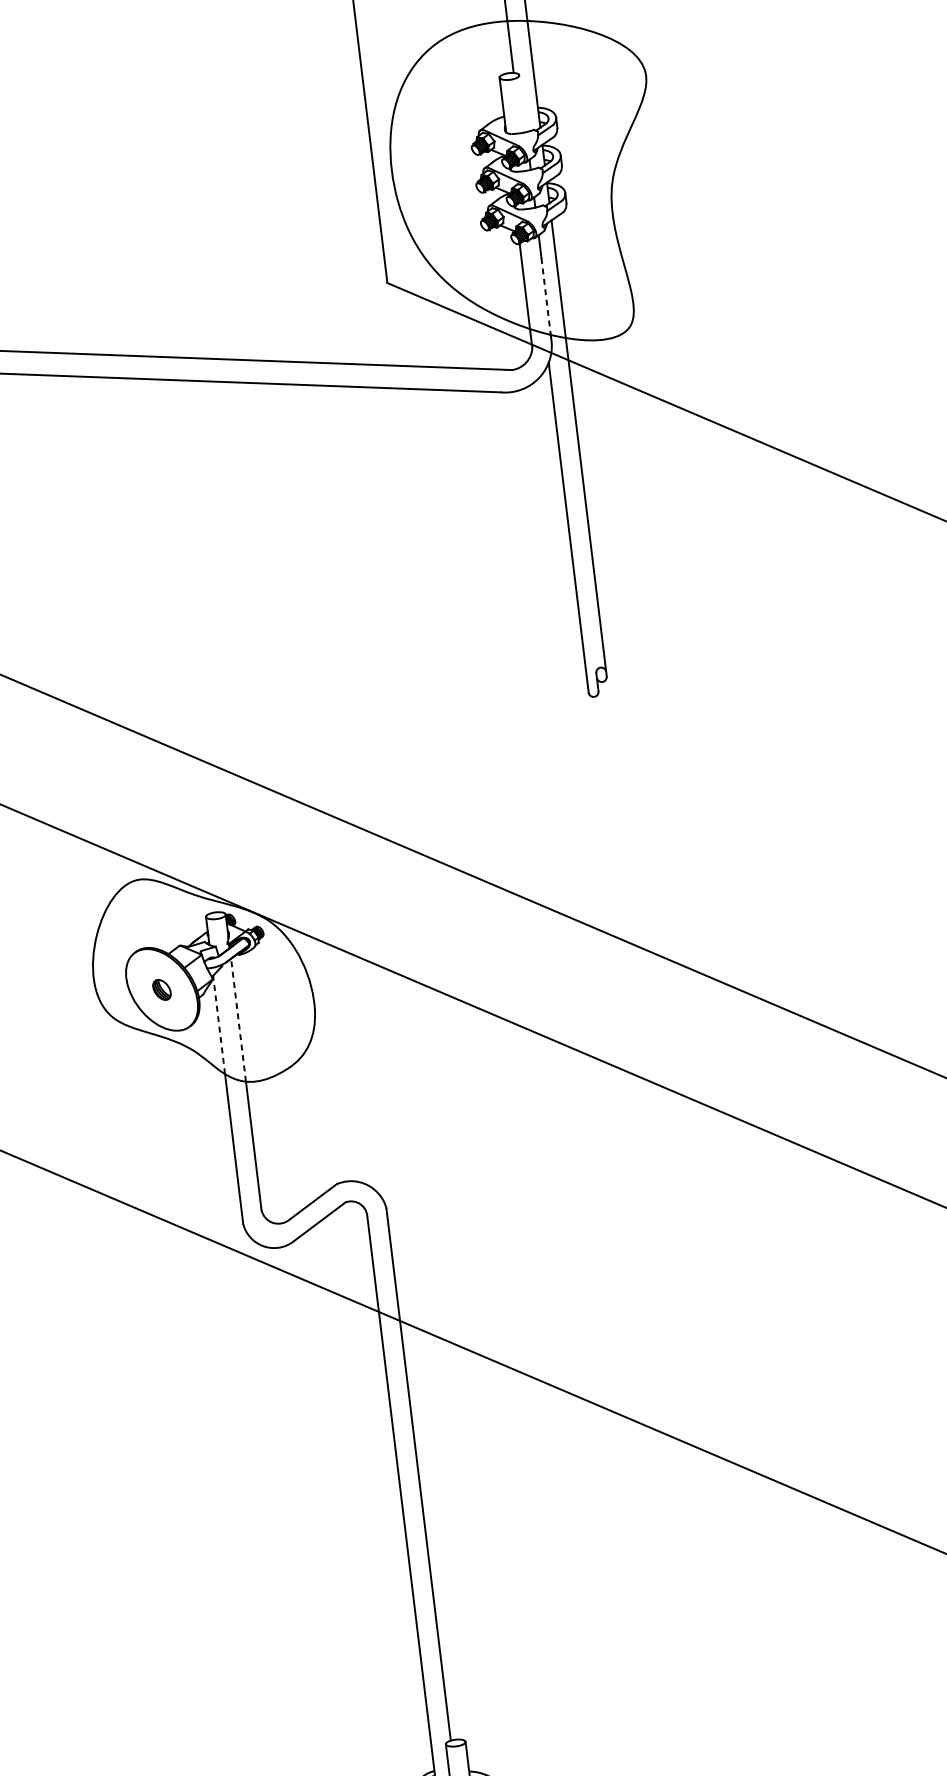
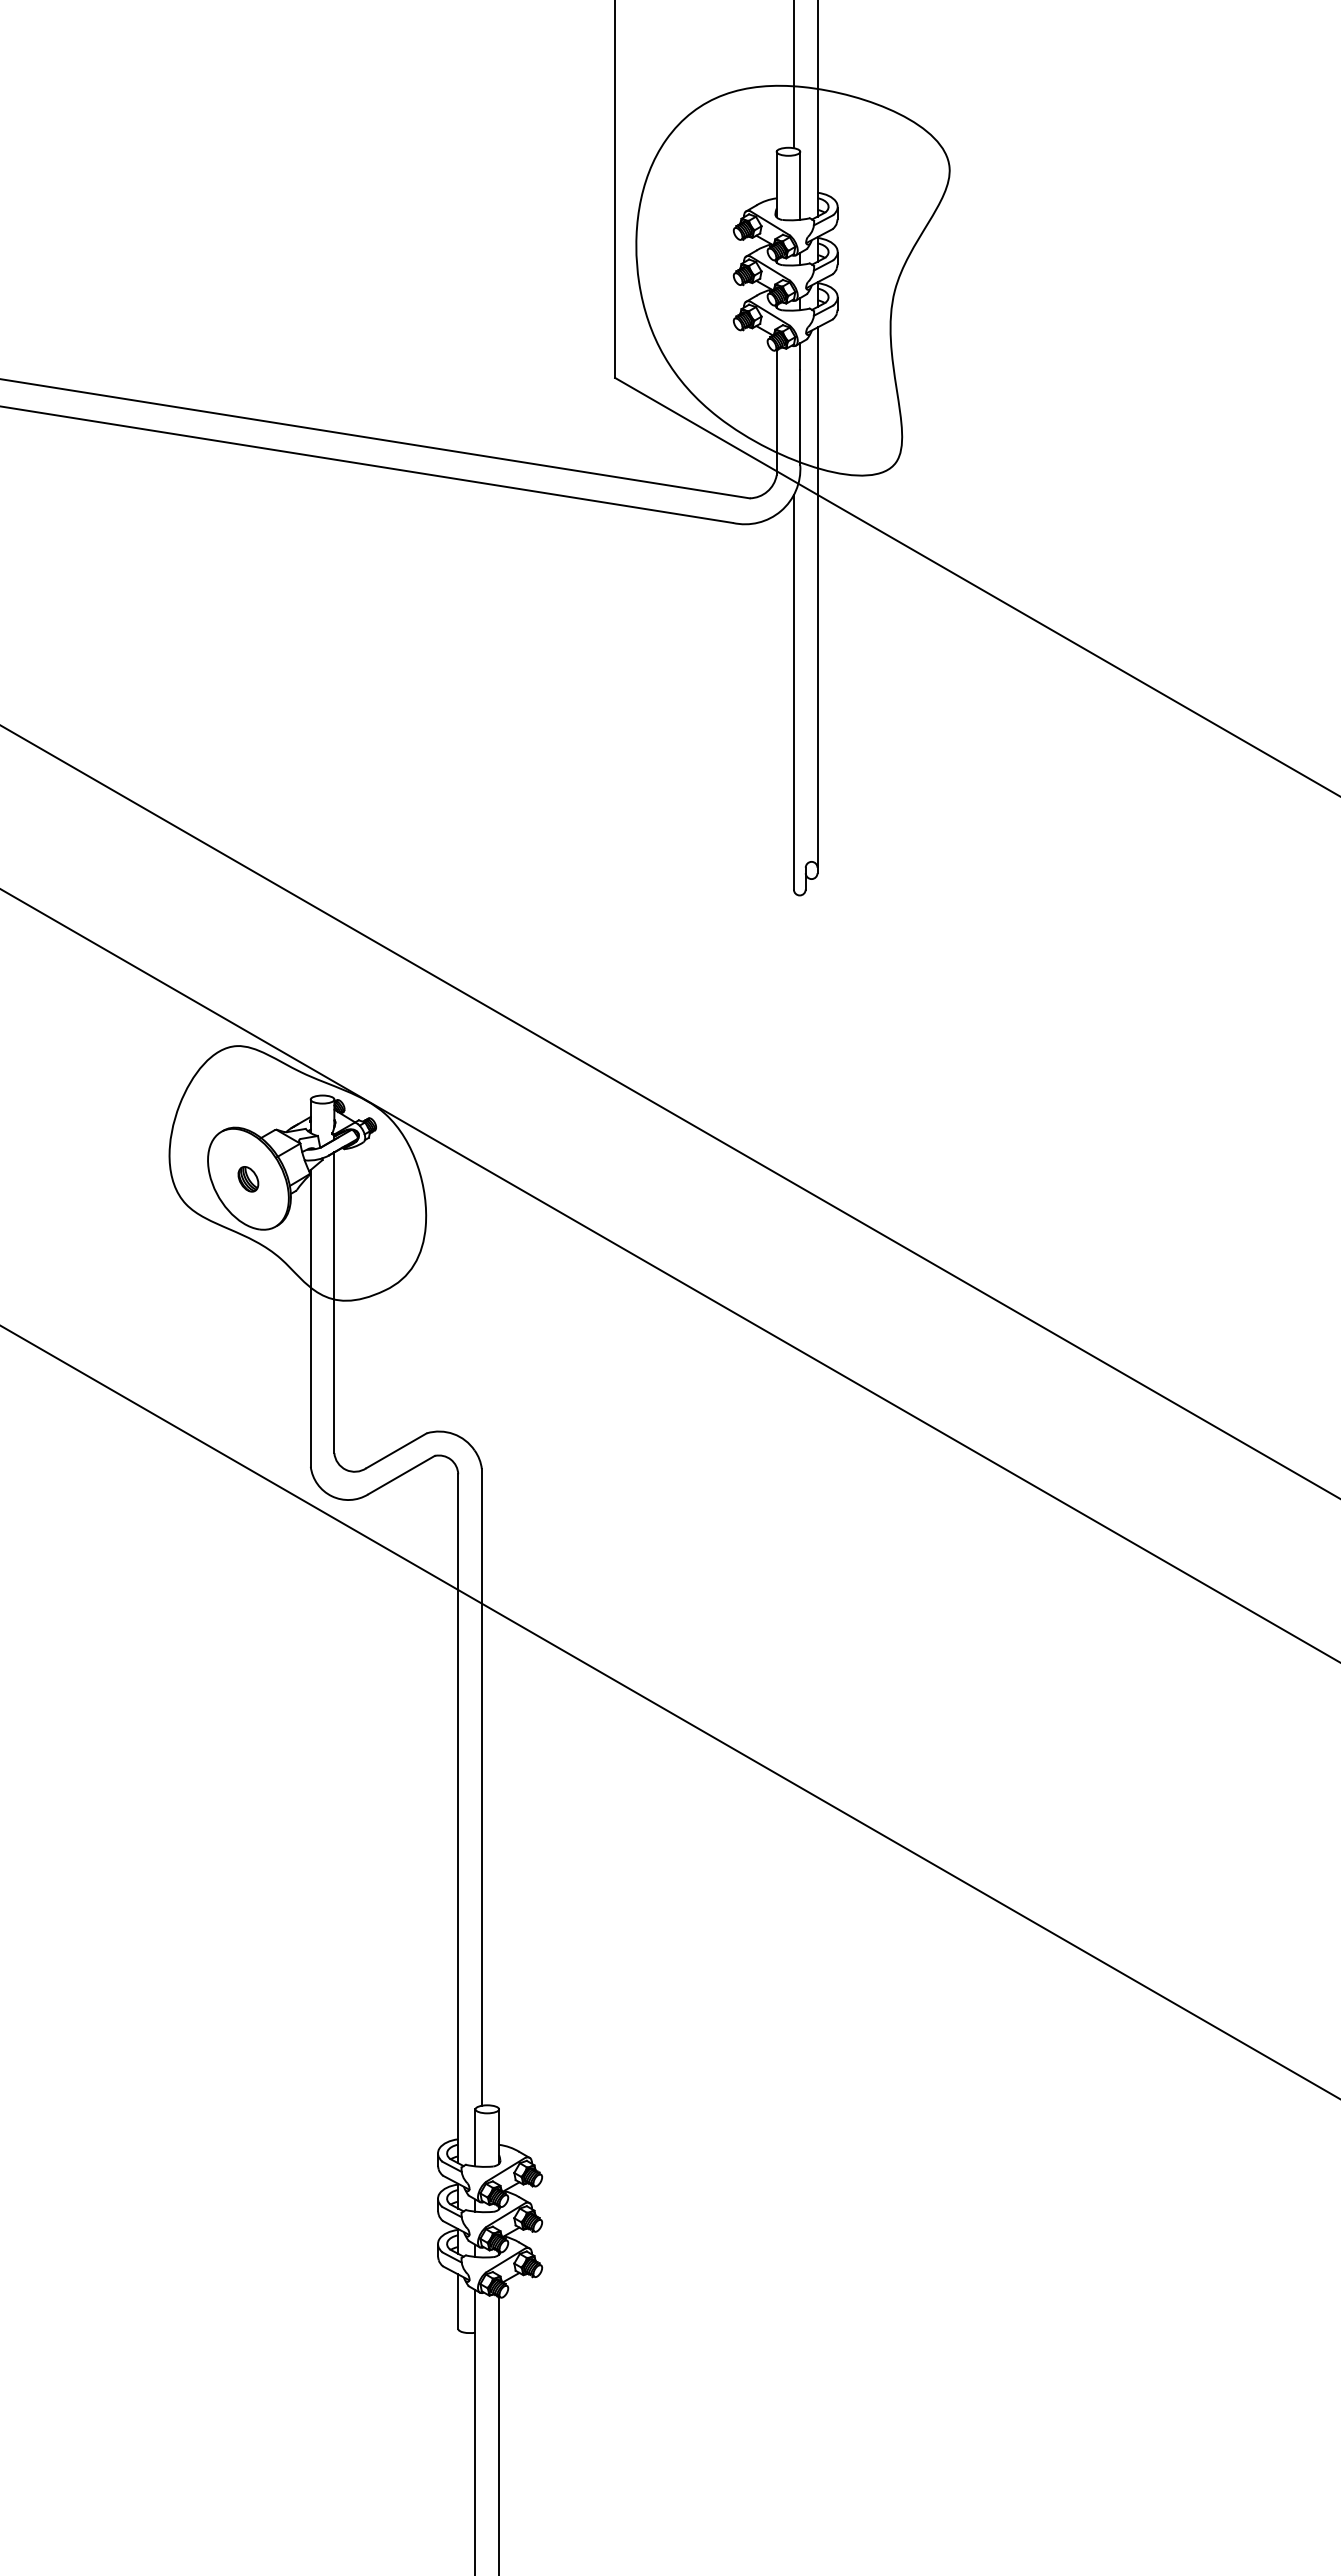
line: (522, 103) -> (800, 185), added
line: (546, 296) -> (800, 416), dashed -> solid
line: (238, 1019) -> (334, 1225), dashed -> solid
line: (218, 1024) -> (310, 1228), dashed -> solid

